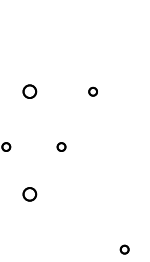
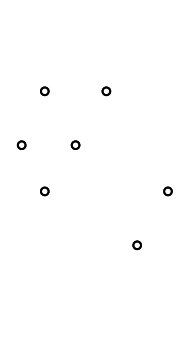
part: (29, 91) -> (44, 91), size x0.62
part: (29, 194) -> (44, 191), size x0.62

